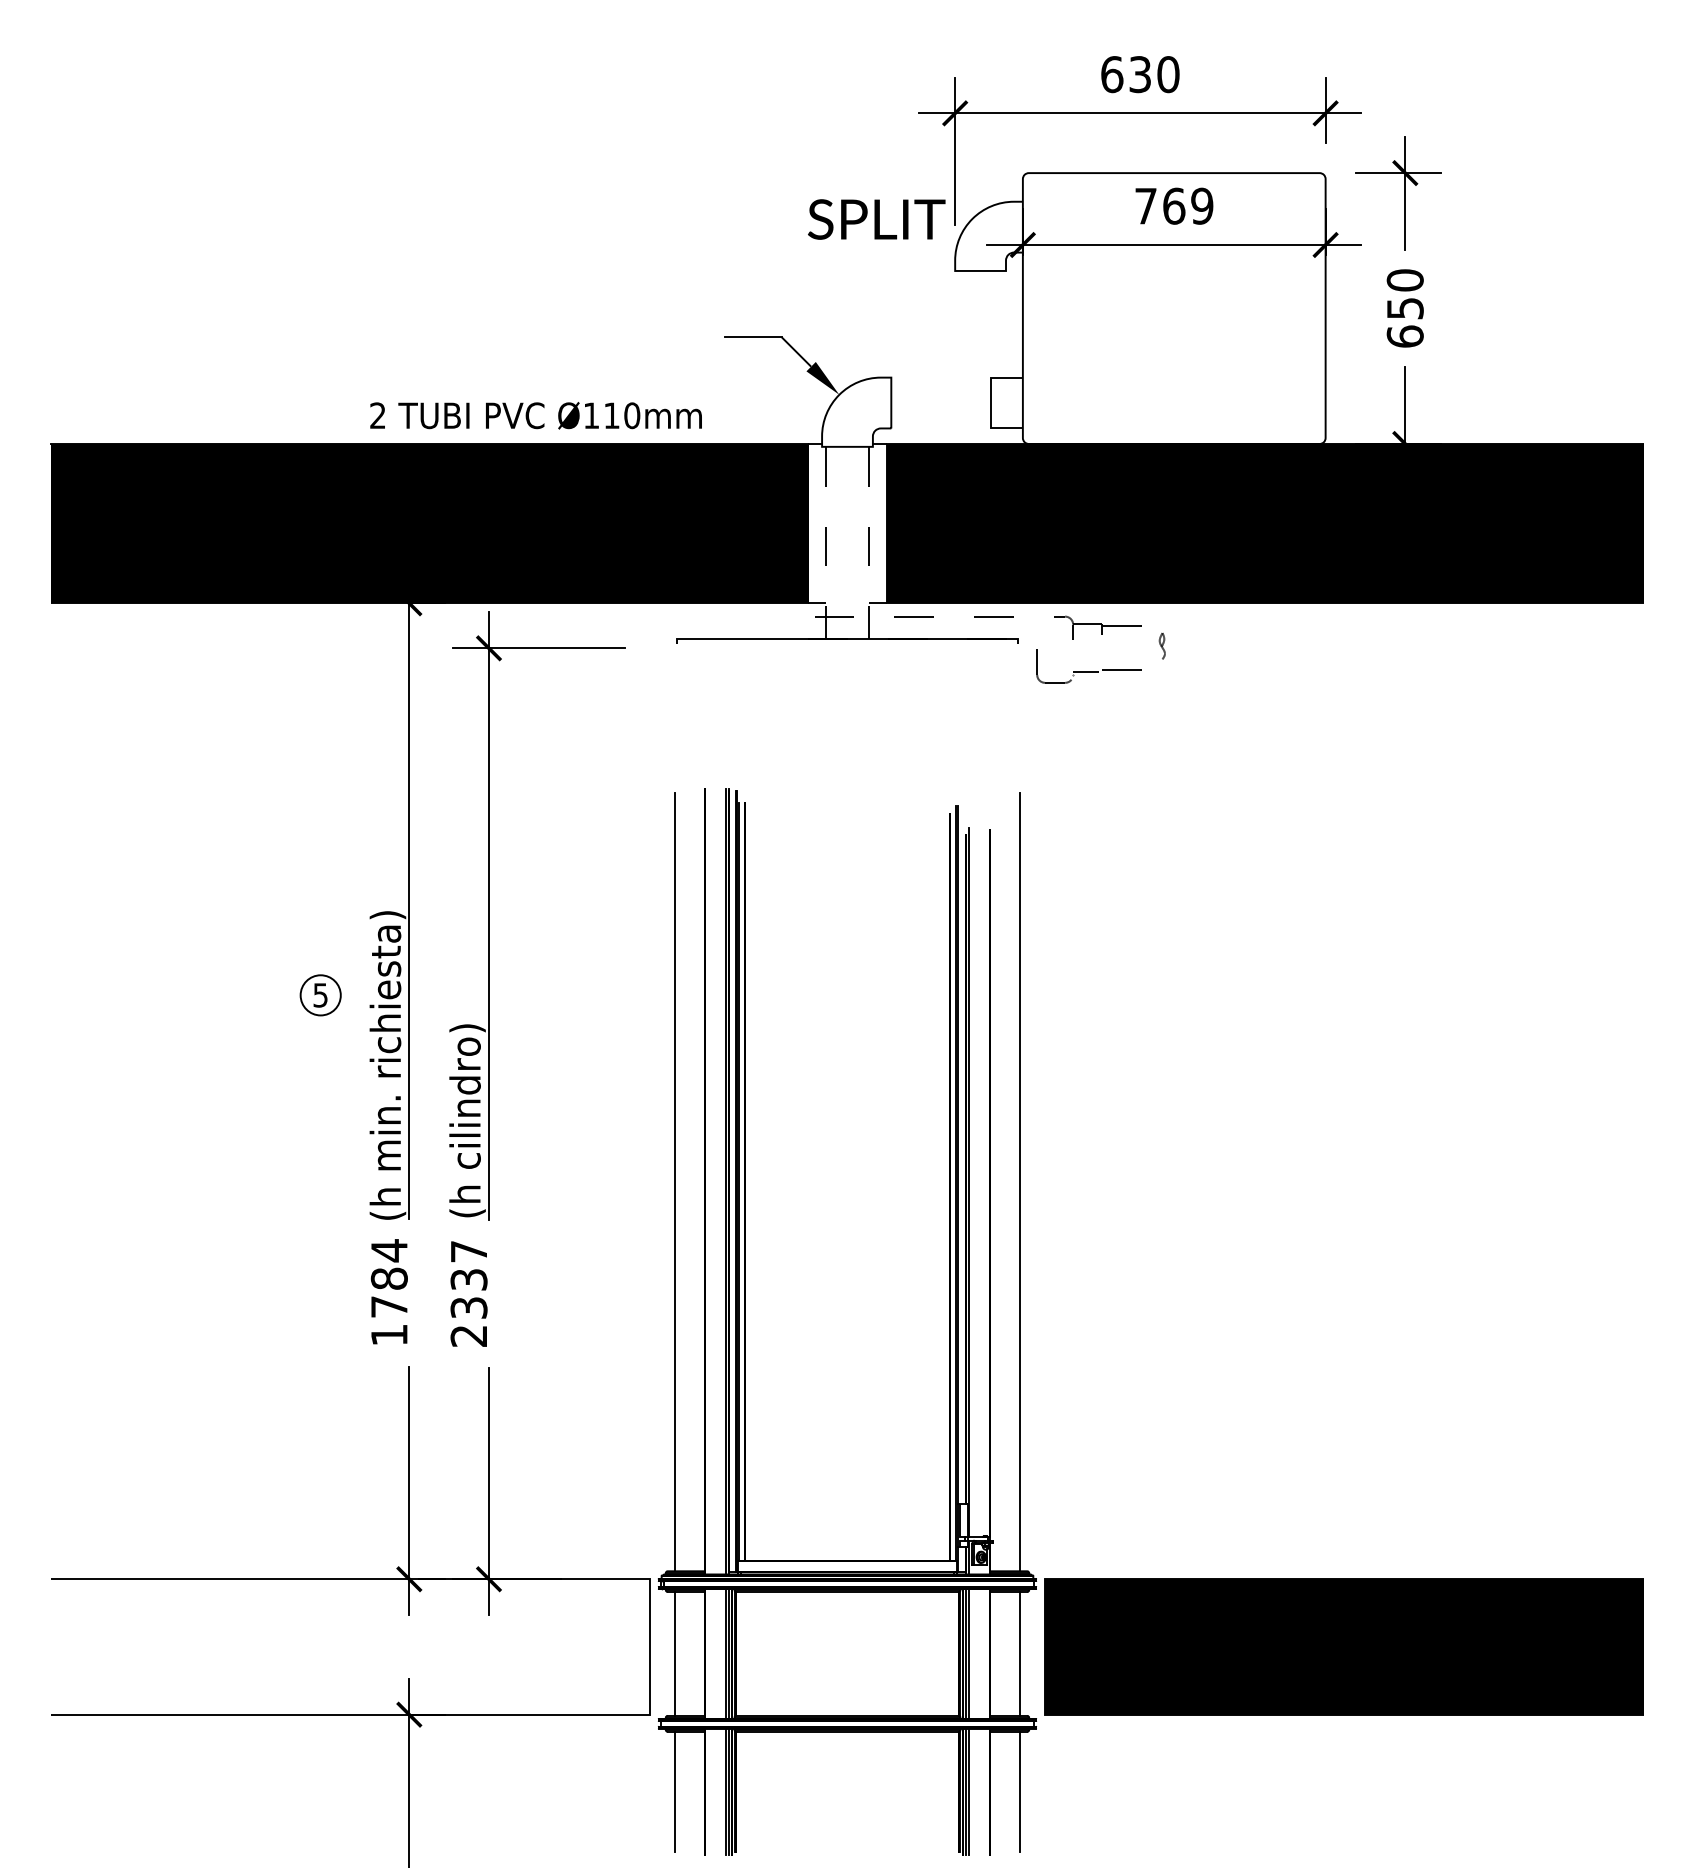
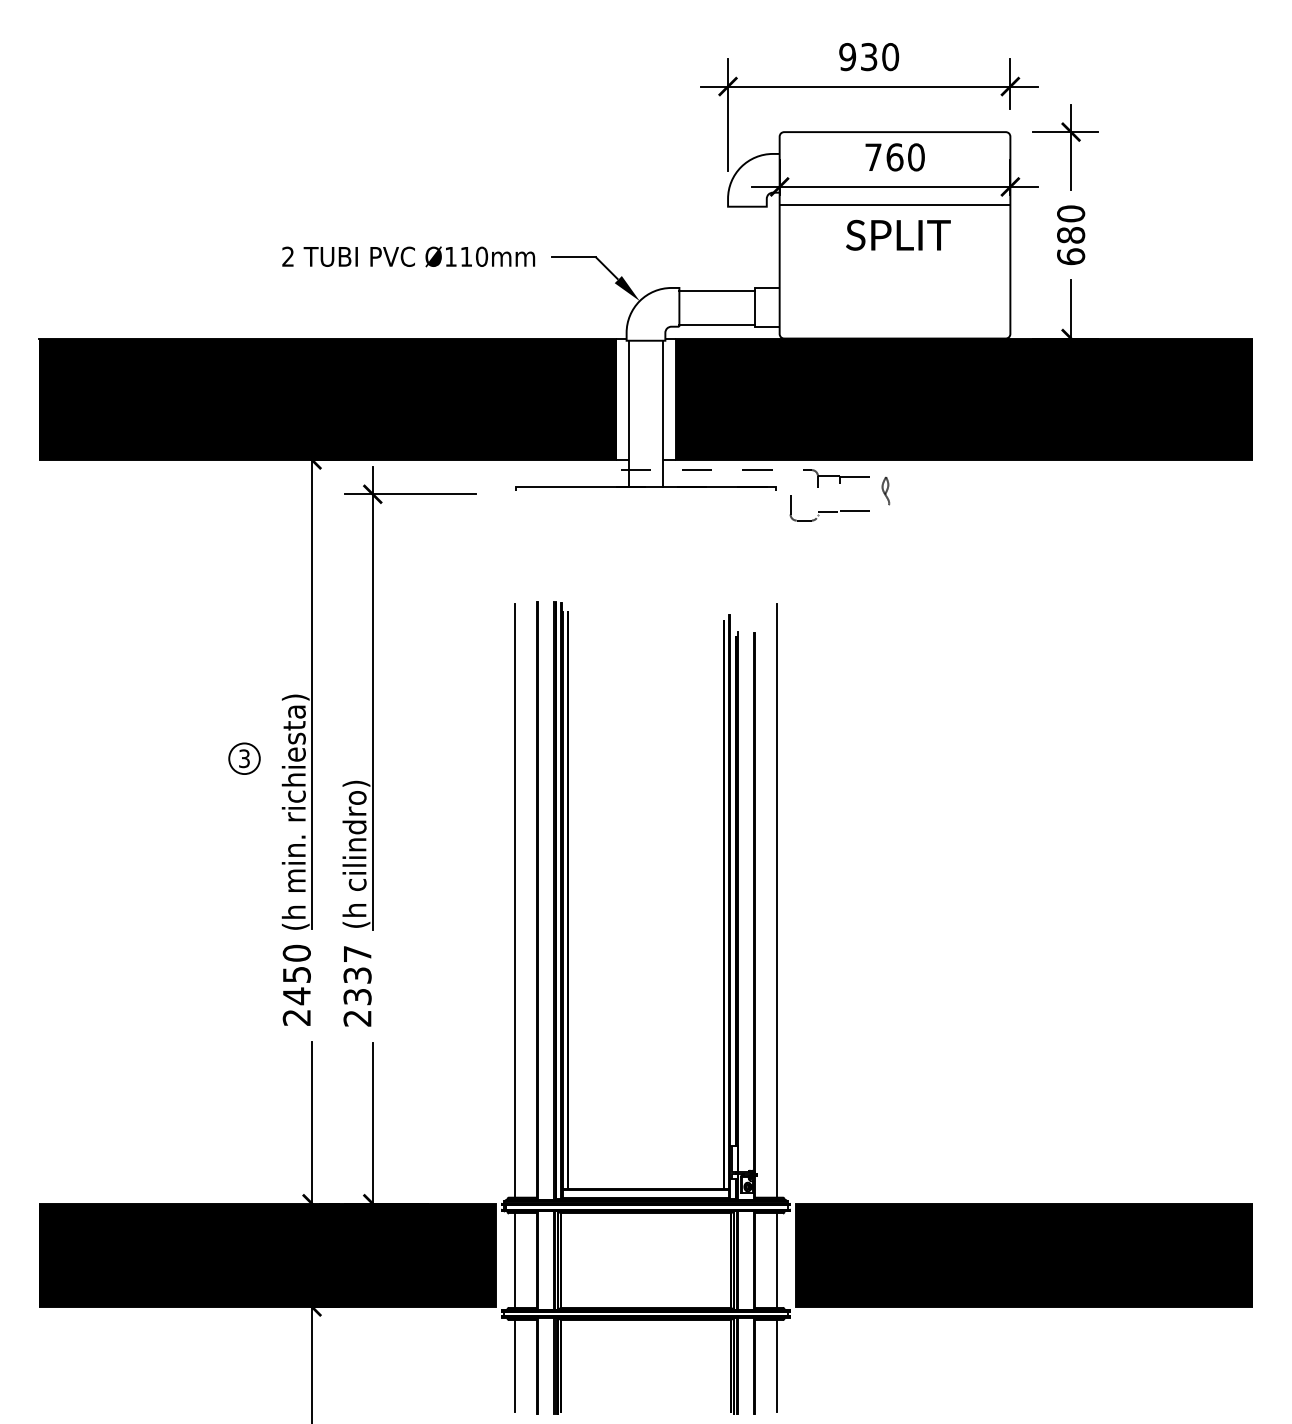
text: (1112, 74) -> (847, 56), 630 -> 930
text: (1202, 205) -> (916, 156), 769 -> 760
text: (876, 219) -> (898, 235), moved
line: (1173, 268) -> (894, 204), added
text: (1404, 308) -> (1070, 235), 650 -> 680
line: (941, 382) -> (717, 291), added
text: (535, 415) -> (408, 256), moved
line: (941, 425) -> (717, 324), added
line: (825, 543) -> (629, 414), dashed -> solid
line: (869, 543) -> (662, 414), dashed -> solid
part: (1162, 643) -> (886, 490), size x1.67
text: (320, 995) -> (244, 758), 5 -> 3
text: (388, 1292) -> (296, 985), 1784 -> 2450
fill: (350, 1646) -> (267, 1254), added

